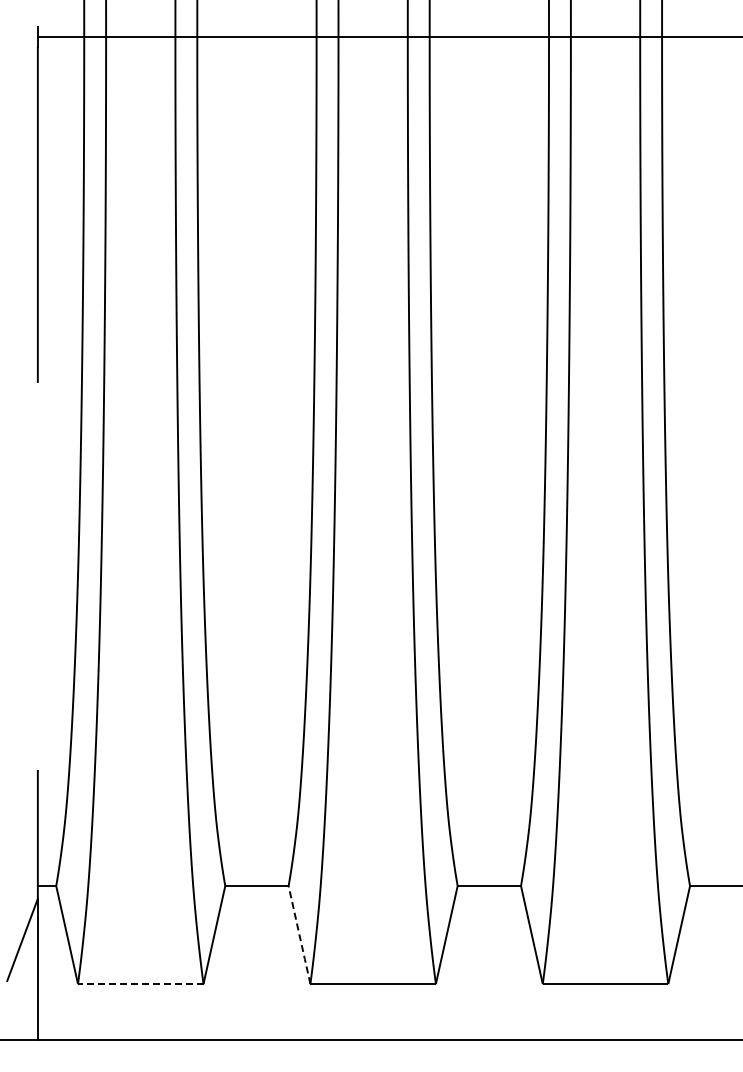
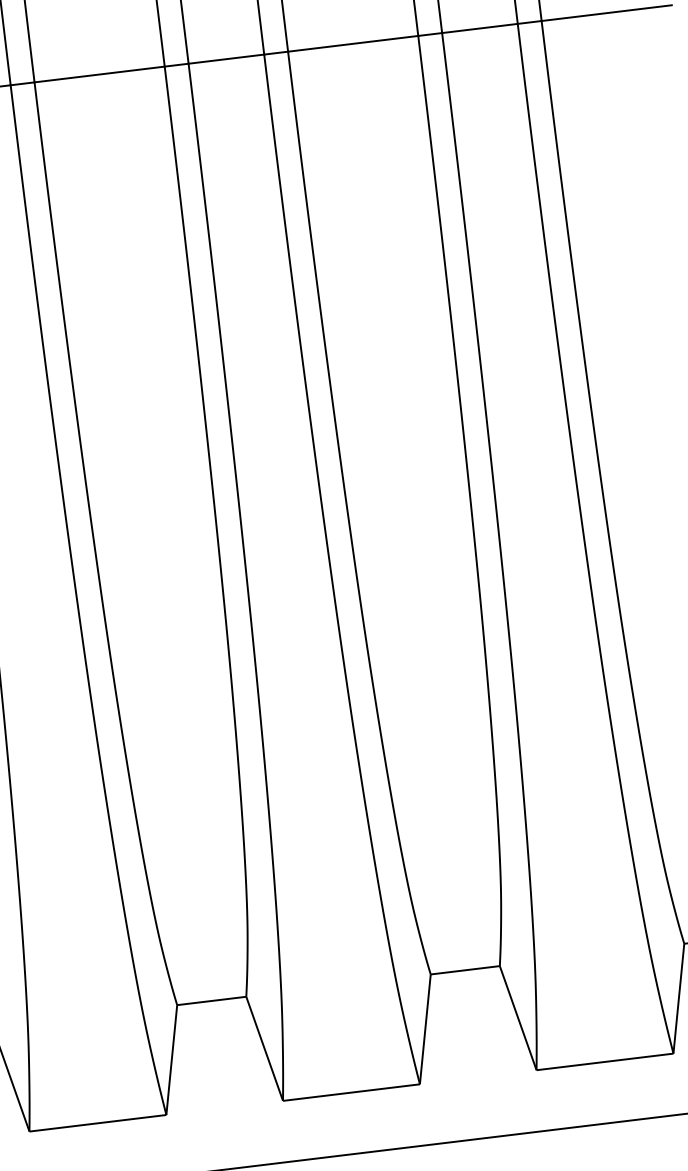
line: (299, 935) -> (264, 1049), dashed -> solid
line: (140, 984) -> (97, 1123), dashed -> solid

